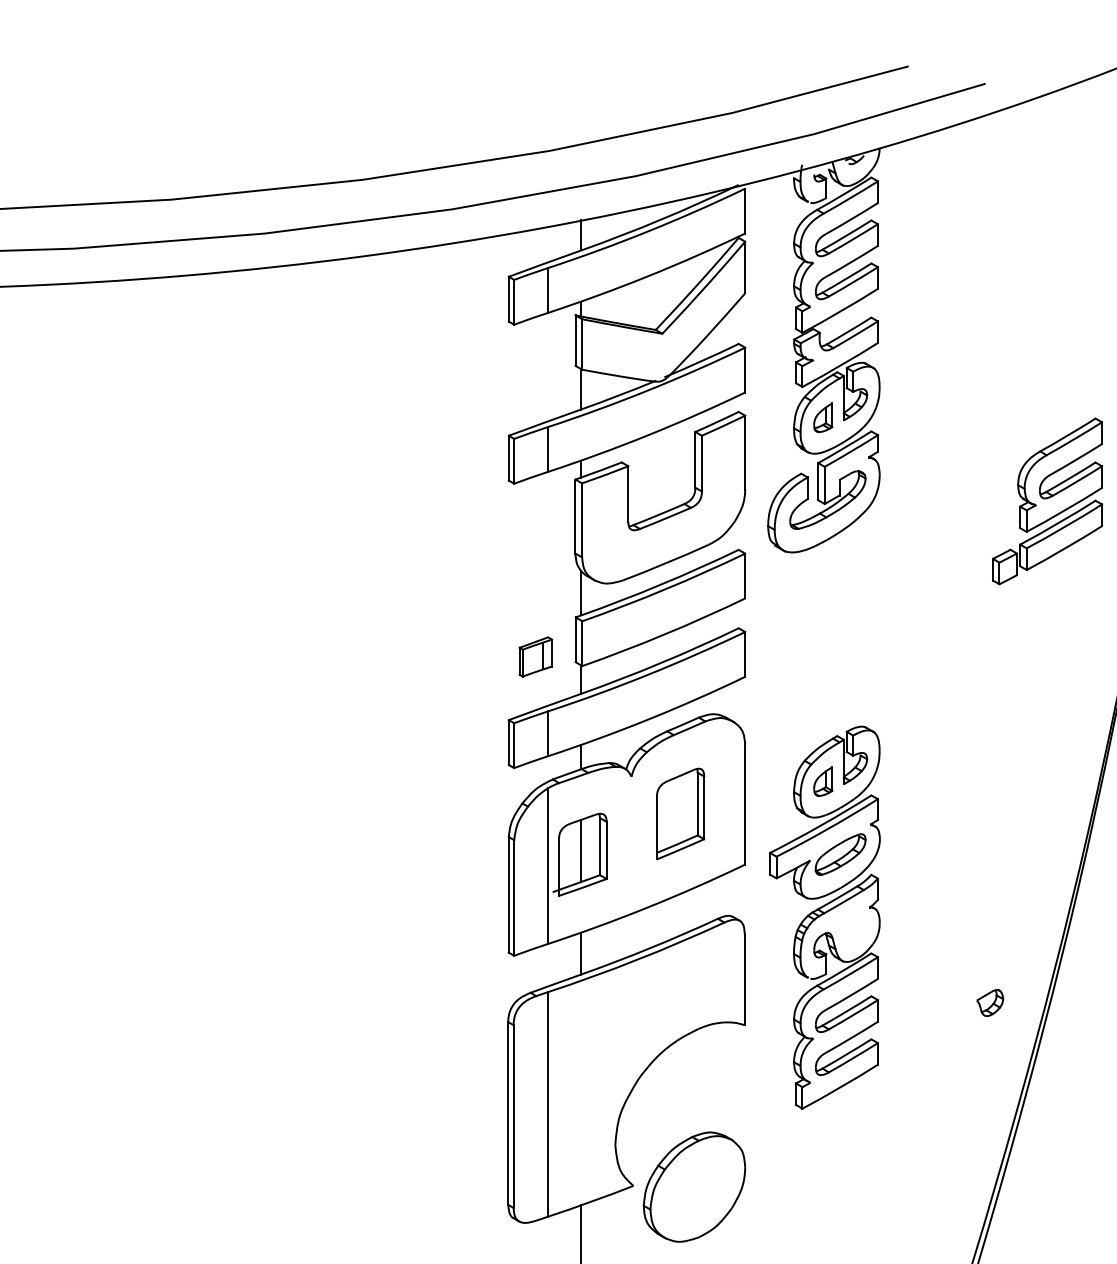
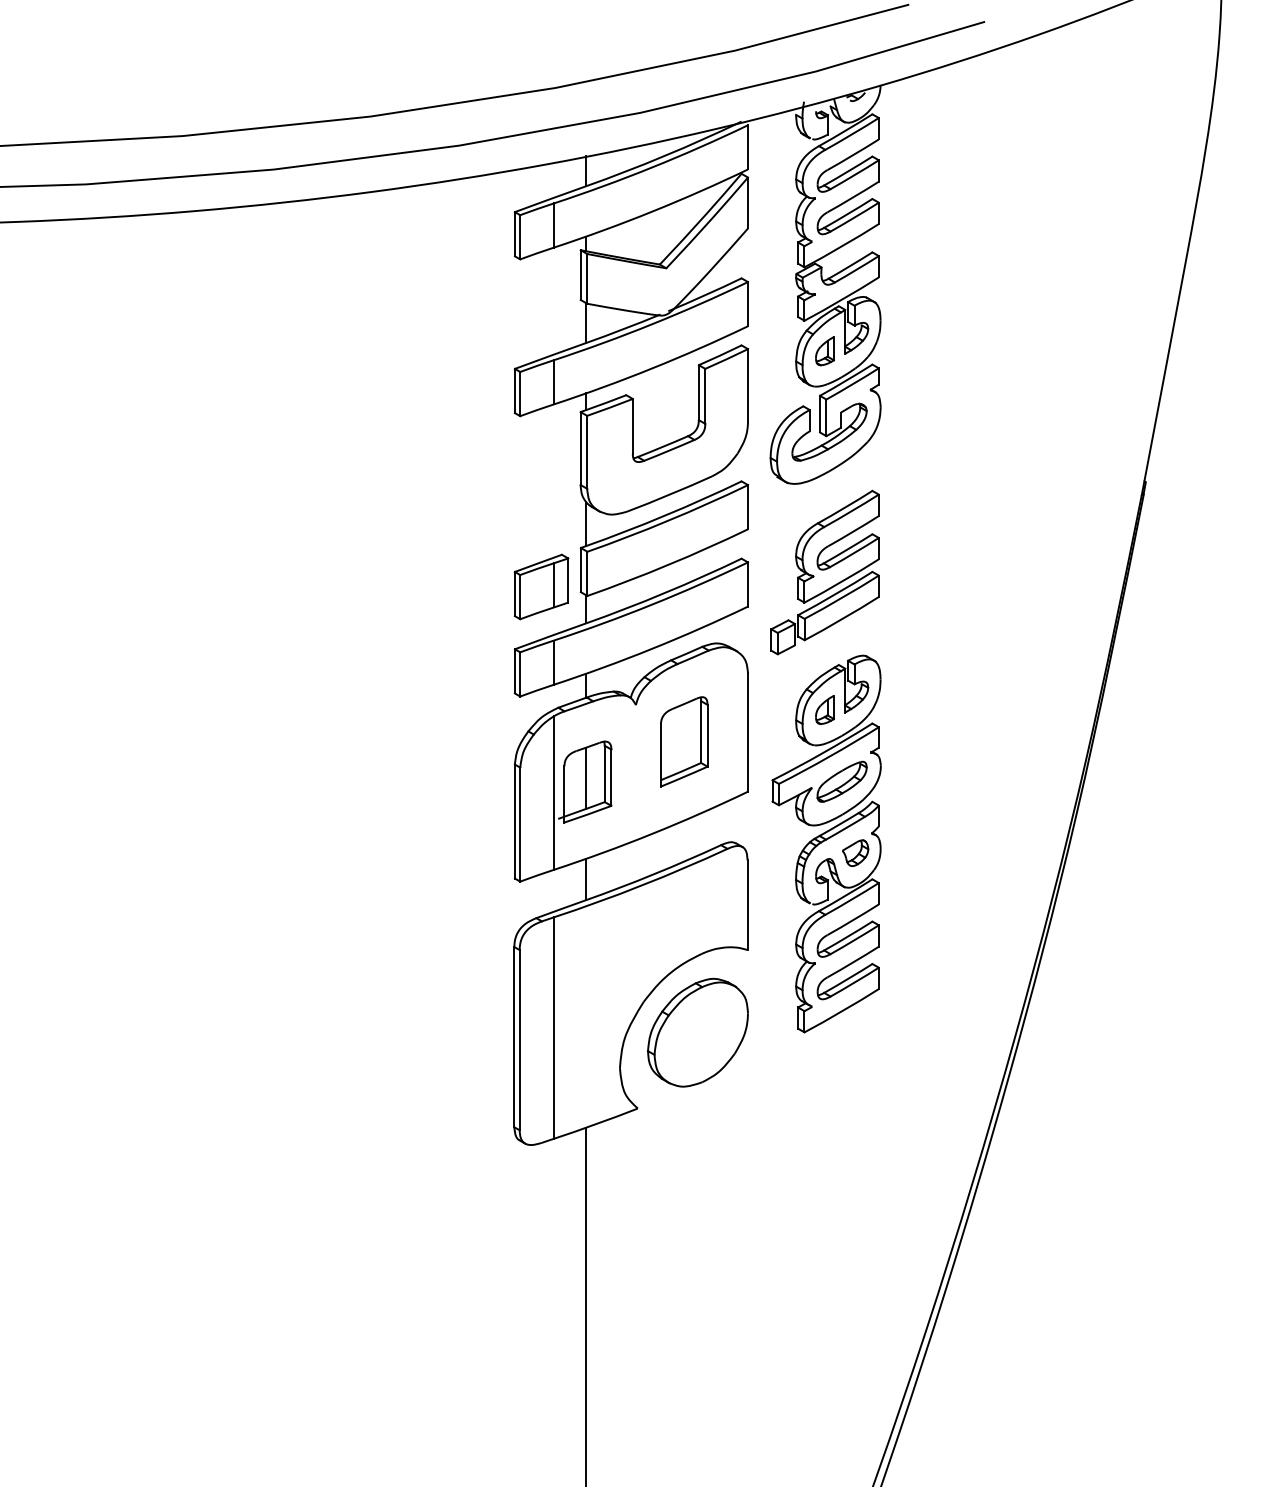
part: (1046, 501) -> (824, 572), moved
part: (535, 656) -> (541, 586), size x1.67
part: (990, 1002) -> (855, 852), moved
part: (693, 1186) -> (697, 1032), moved

